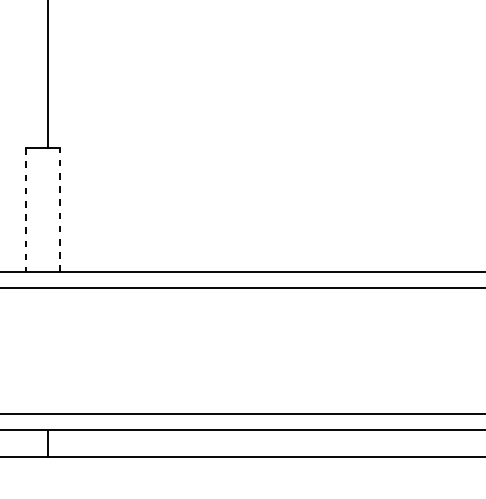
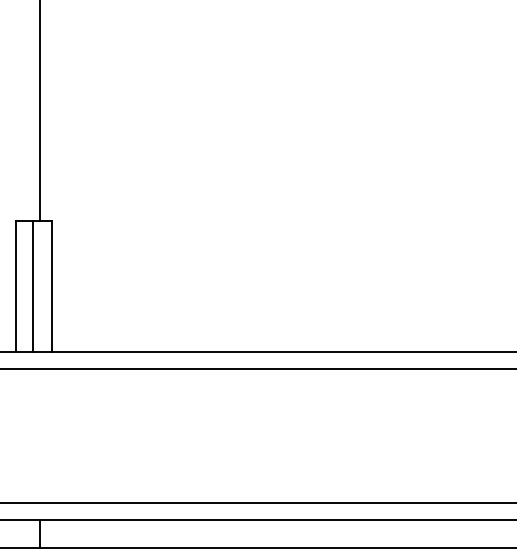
line: (26, 210) -> (16, 286), dashed -> solid
line: (41, 210) -> (32, 286), added
line: (60, 210) -> (52, 286), dashed -> solid

